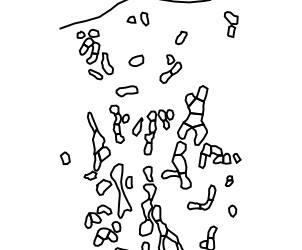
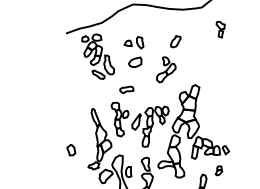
part: (137, 18) -> (133, 42), moved
part: (230, 24) -> (220, 29), size x0.7
part: (126, 91) -> (126, 89), size x0.7

